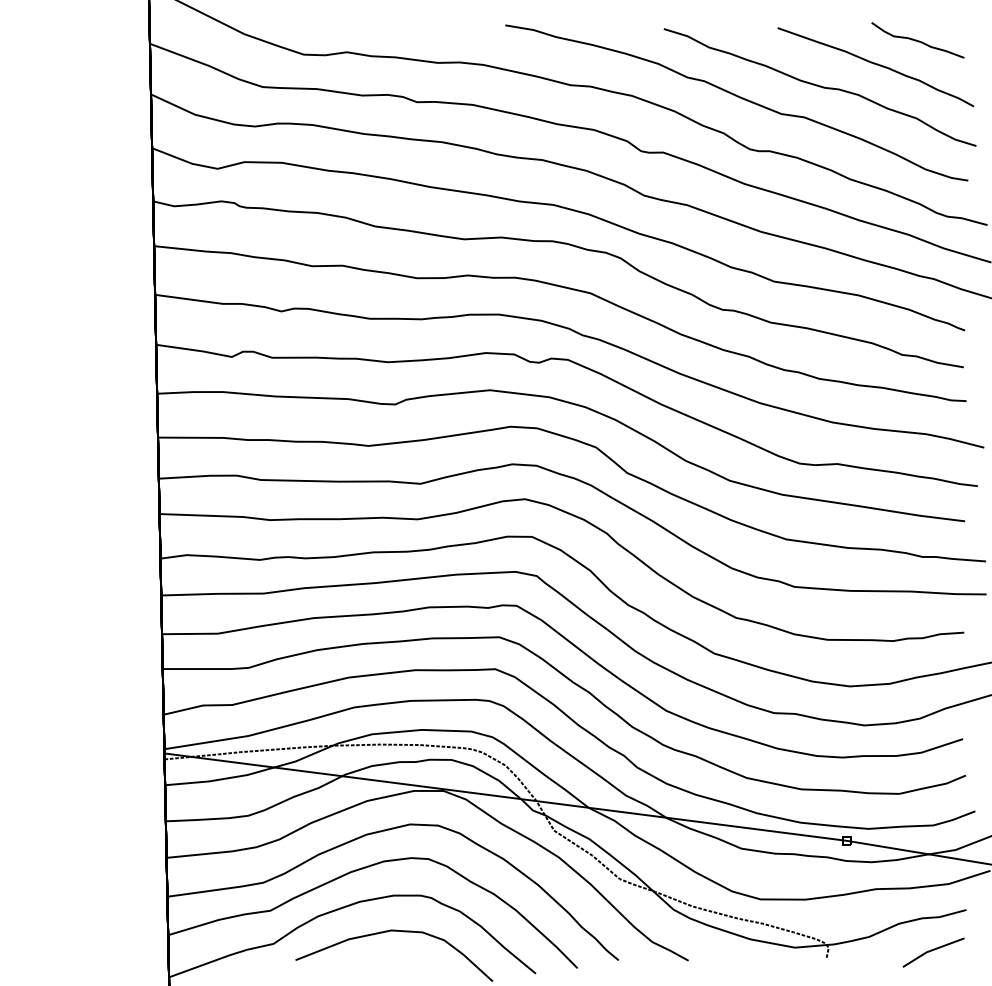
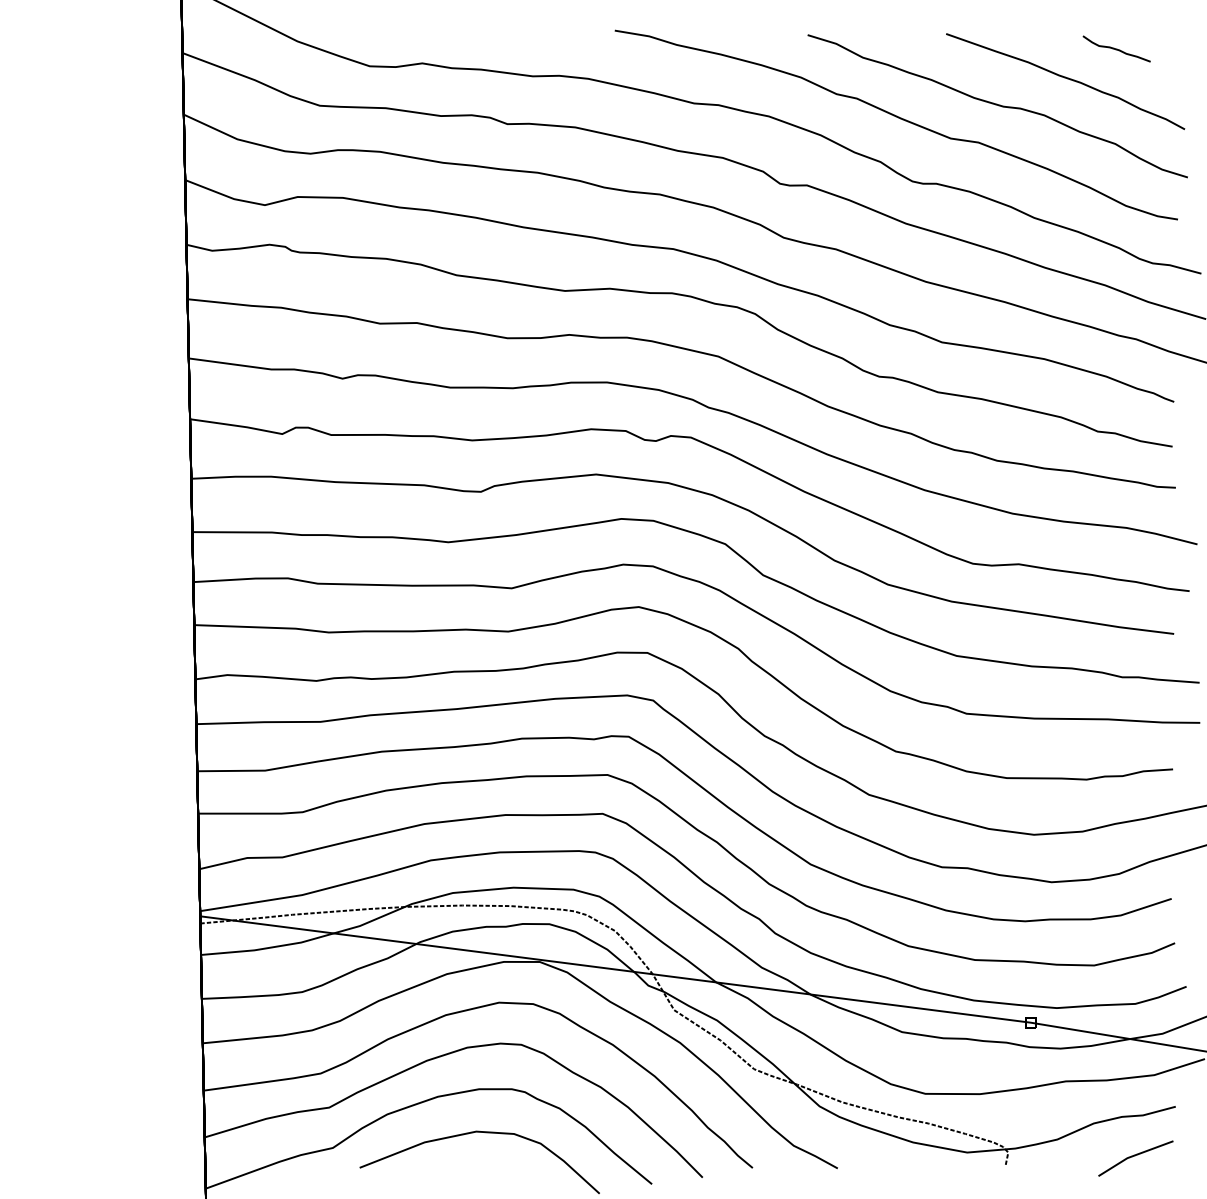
part: (917, 40) -> (1116, 49), size x0.6

